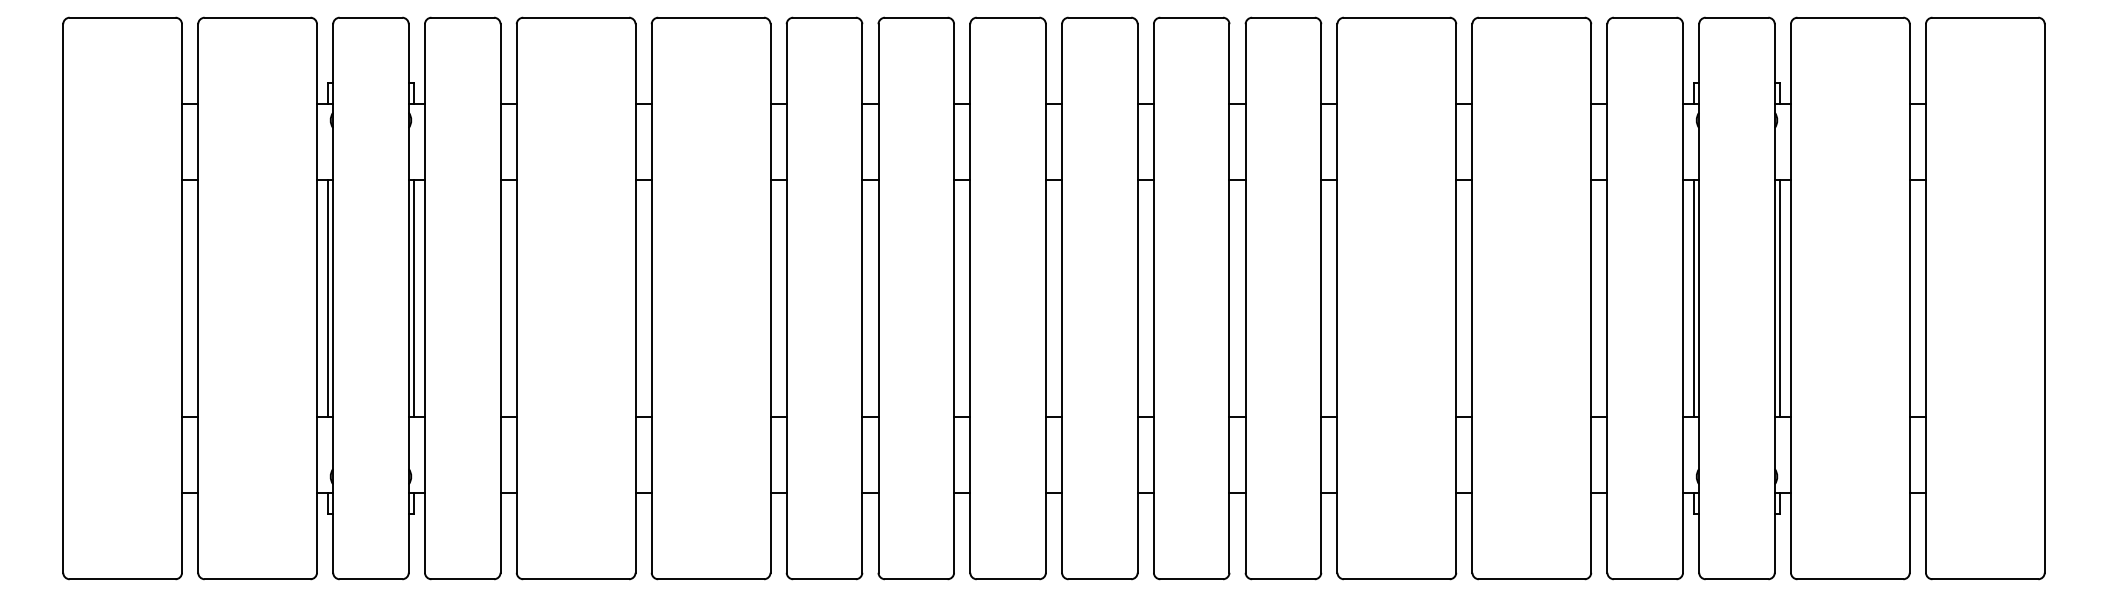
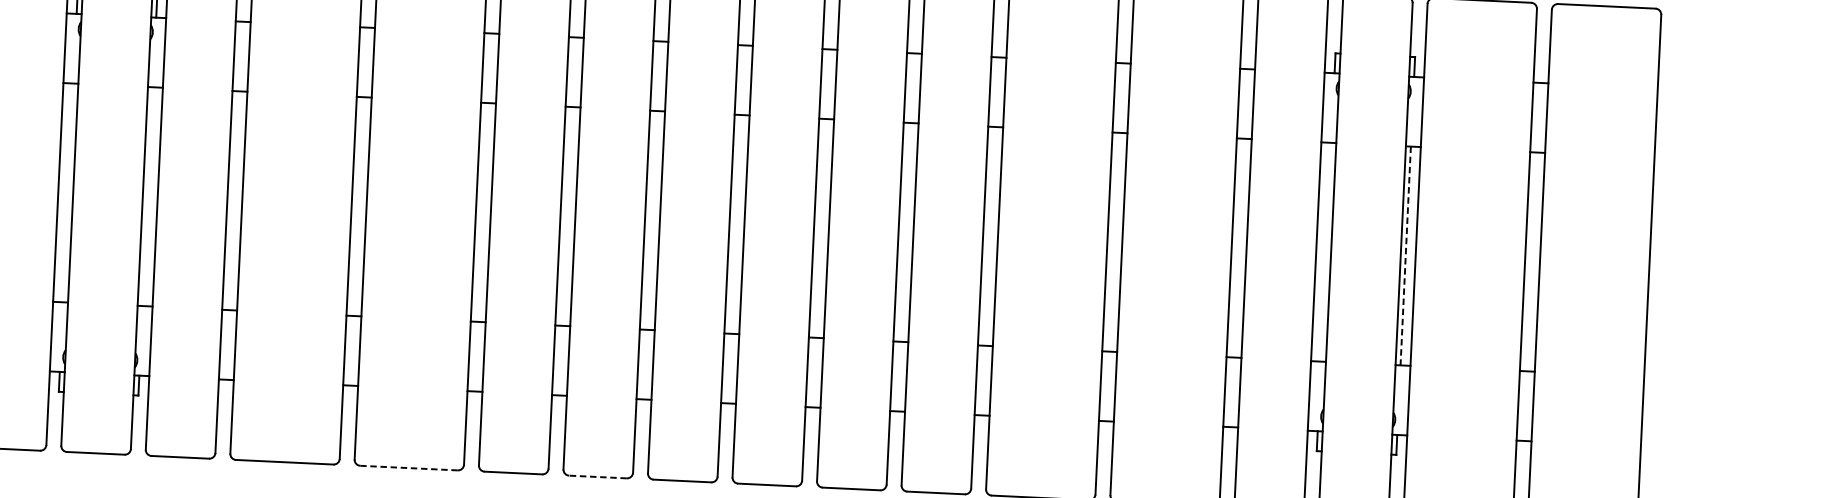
line: (327, 298) -> (67, 192), removed
line: (414, 298) -> (148, 196), removed
line: (1693, 298) -> (1325, 252), removed
line: (1780, 298) -> (1406, 256), solid -> dashed
line: (711, 579) -> (409, 468), solid -> dashed
line: (915, 579) -> (597, 477), solid -> dashed

